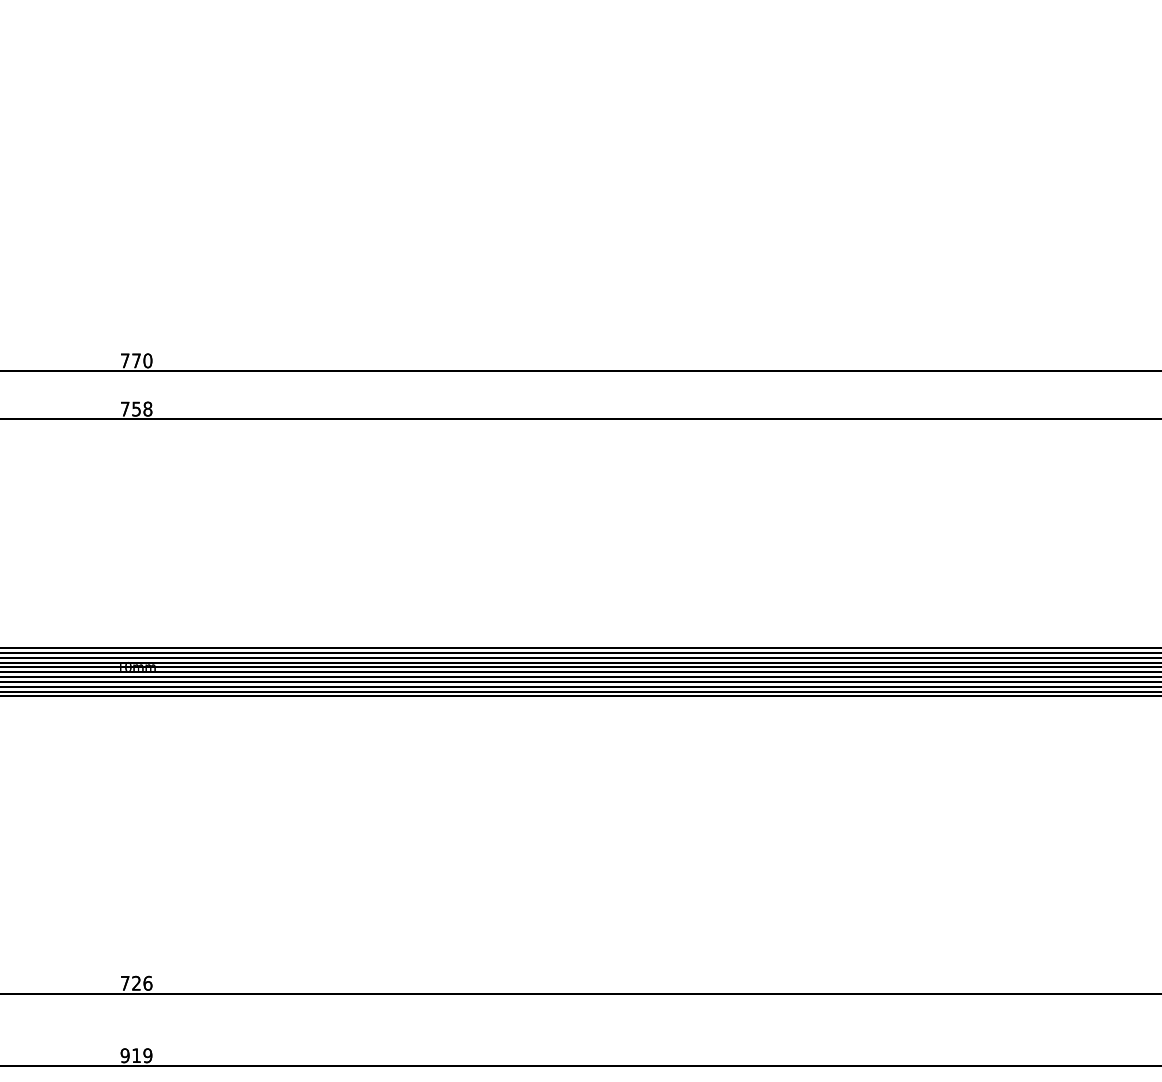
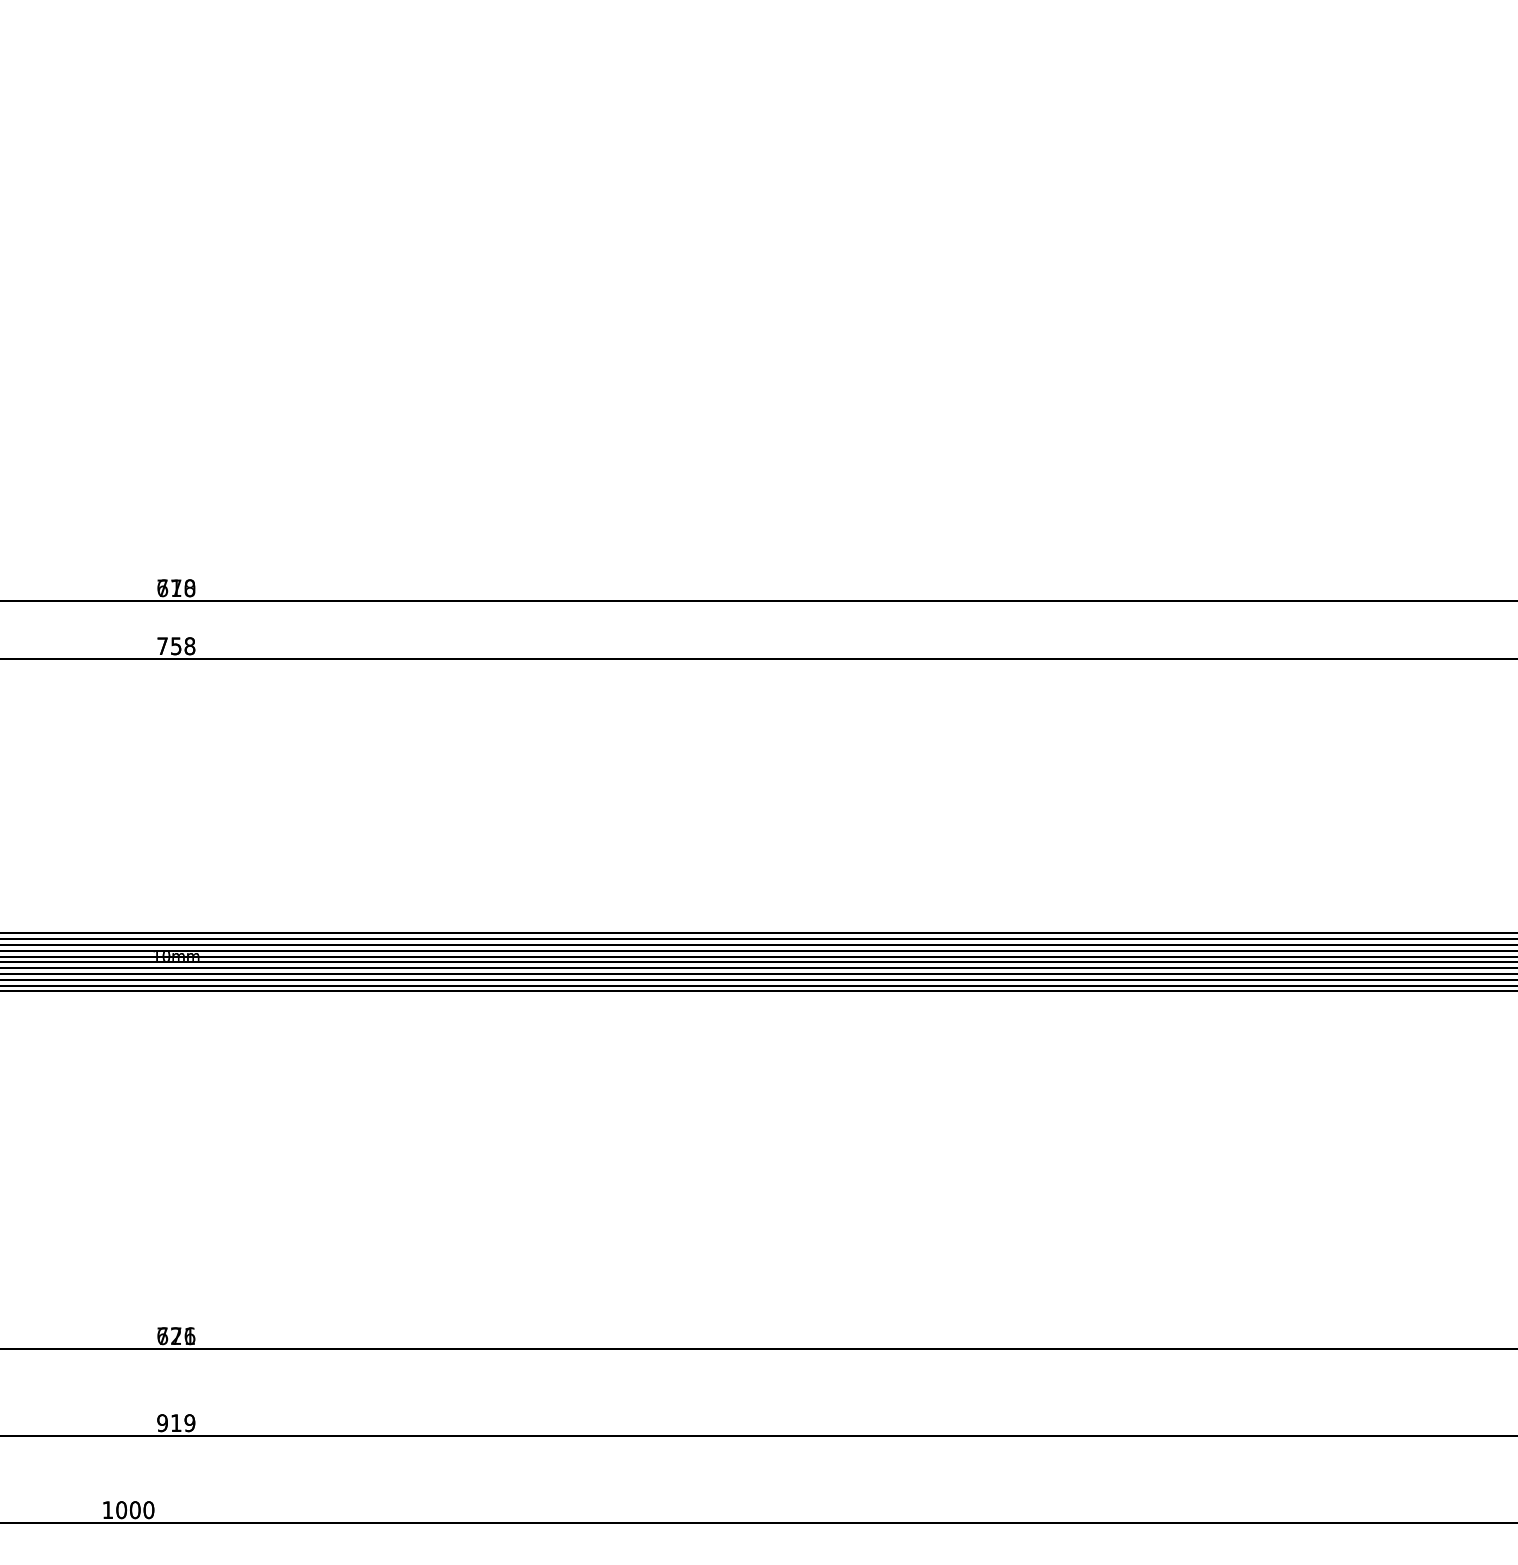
text: (136, 361) -> (176, 588), 770 -> 618
text: (136, 983) -> (176, 1336), 726 -> 671

